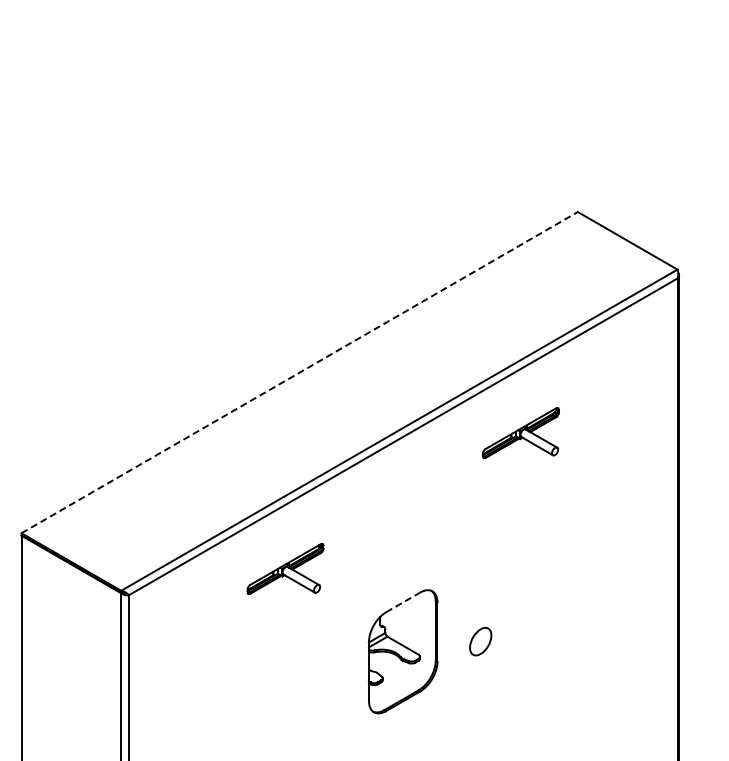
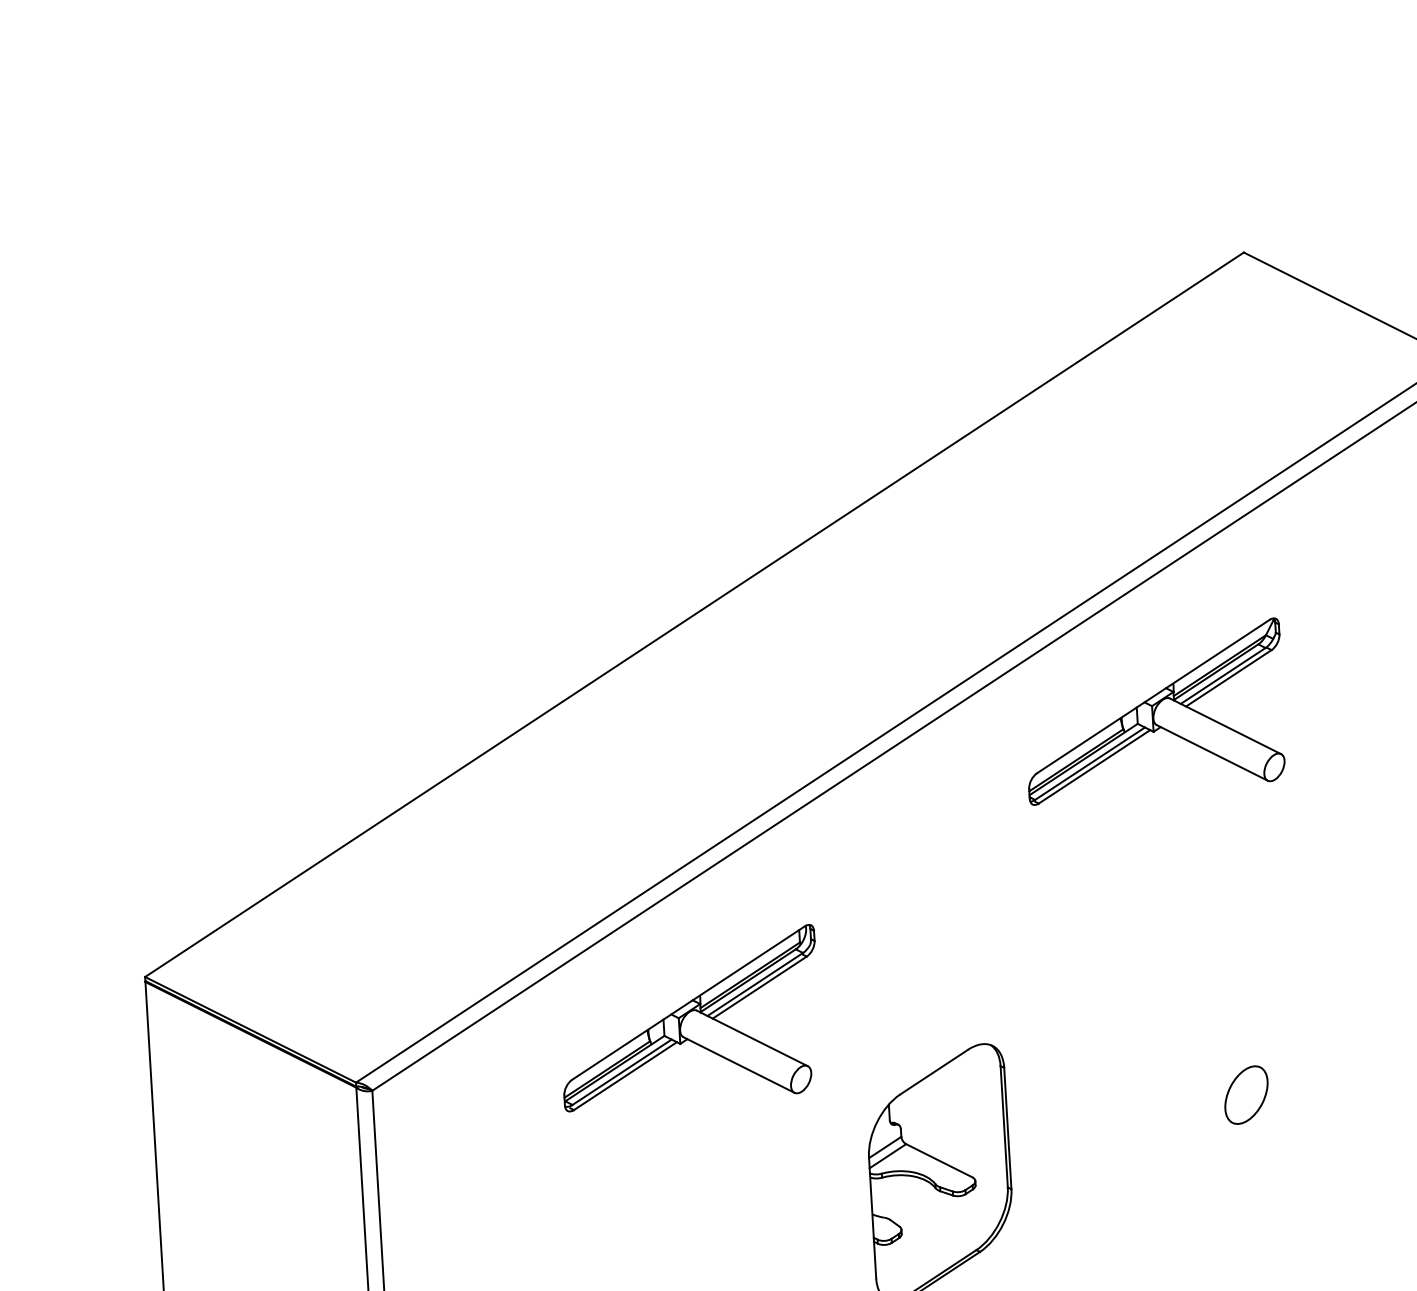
line: (300, 372) -> (696, 614), dashed -> solid
part: (520, 432) -> (1153, 710), size x1.67
part: (285, 568) -> (689, 1017), size x1.67
line: (403, 602) -> (934, 1072), dashed -> solid
part: (480, 641) -> (1245, 1094), moved

